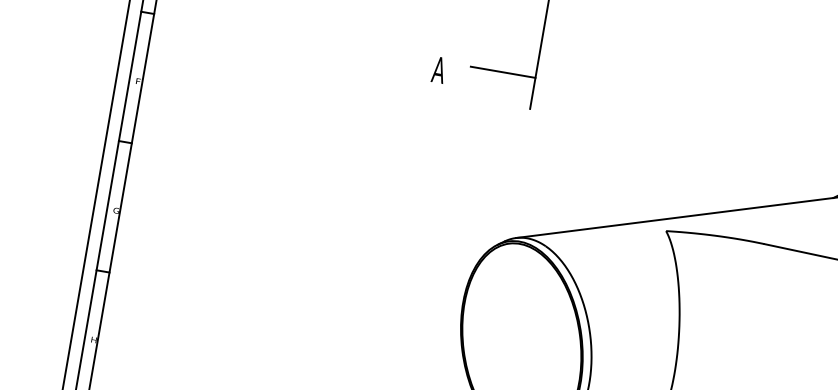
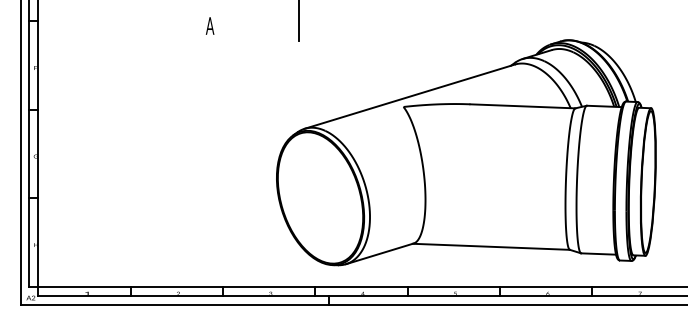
text: (438, 69) -> (209, 25), moved
line: (502, 72) -> (276, 20), removed

